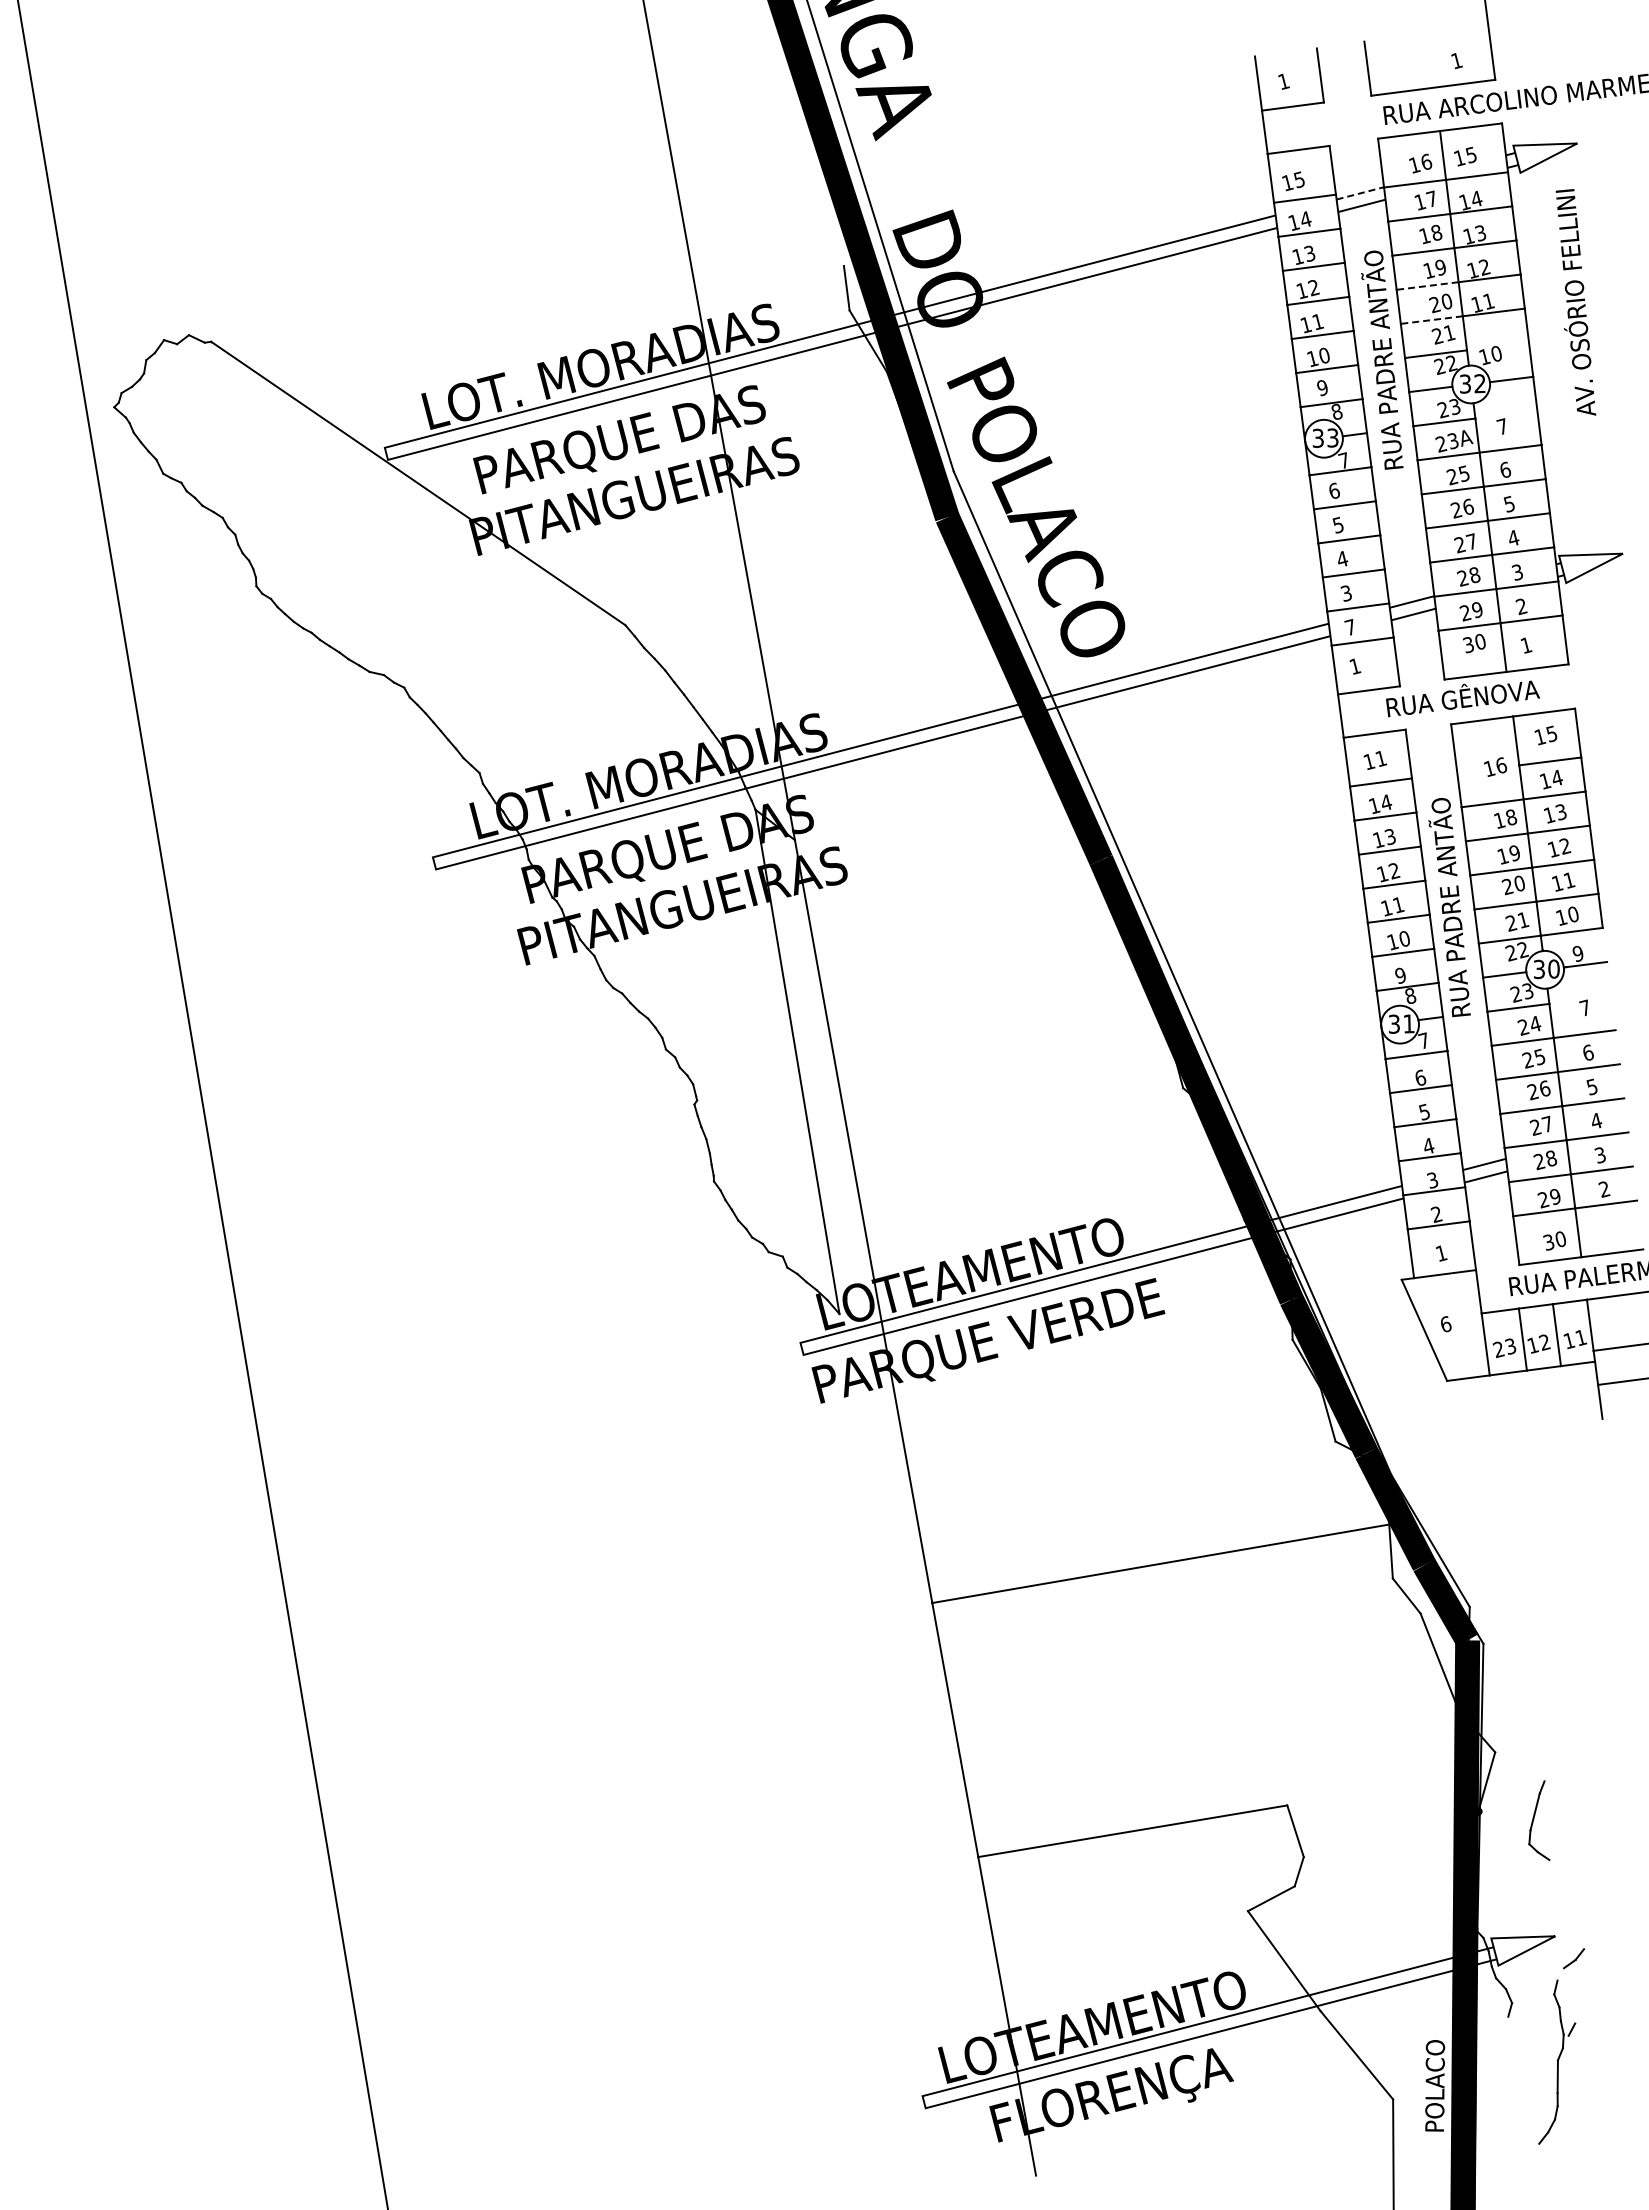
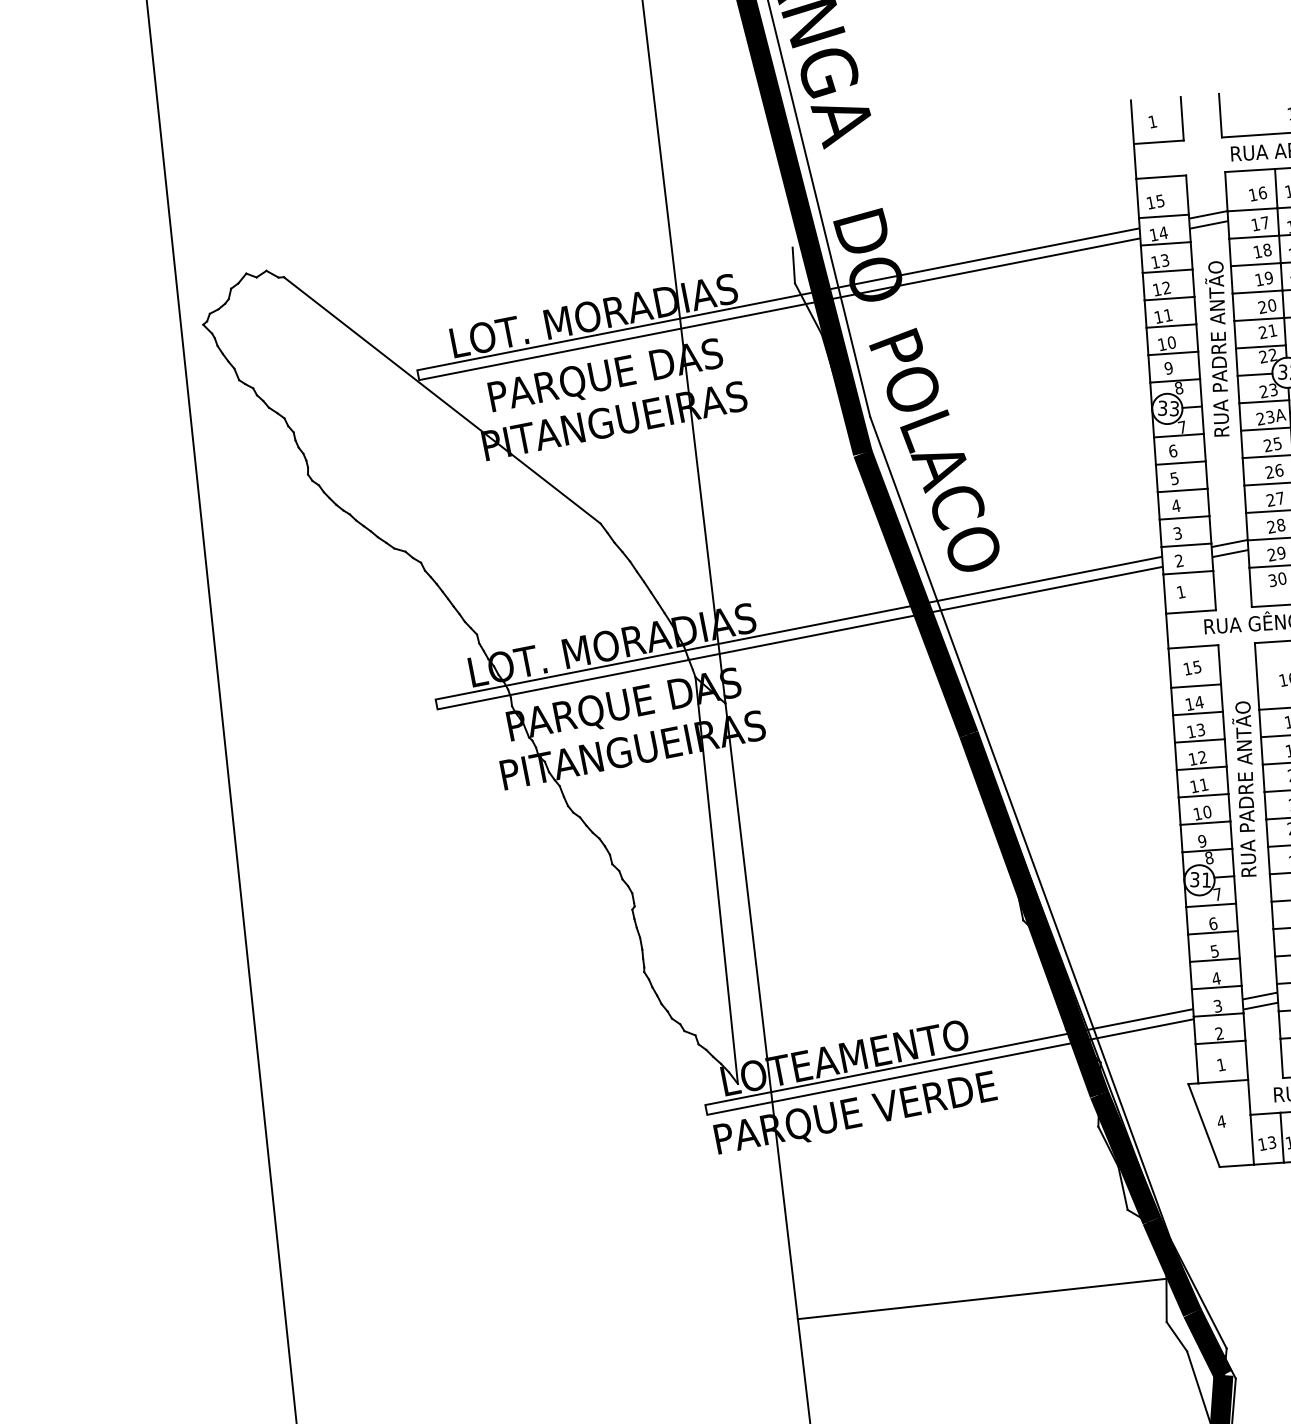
line: (1360, 193) -> (1208, 214), dashed -> solid
line: (1427, 286) -> (1257, 292), dashed -> solid
line: (1431, 320) -> (1258, 319), dashed -> solid
text: (1350, 627) -> (1179, 560), 7 -> 2
text: (1381, 758) -> (1197, 666), 11 -> 15
text: (1446, 1324) -> (1221, 1121), 6 -> 4
text: (1498, 1349) -> (1262, 1144), 23 -> 13

